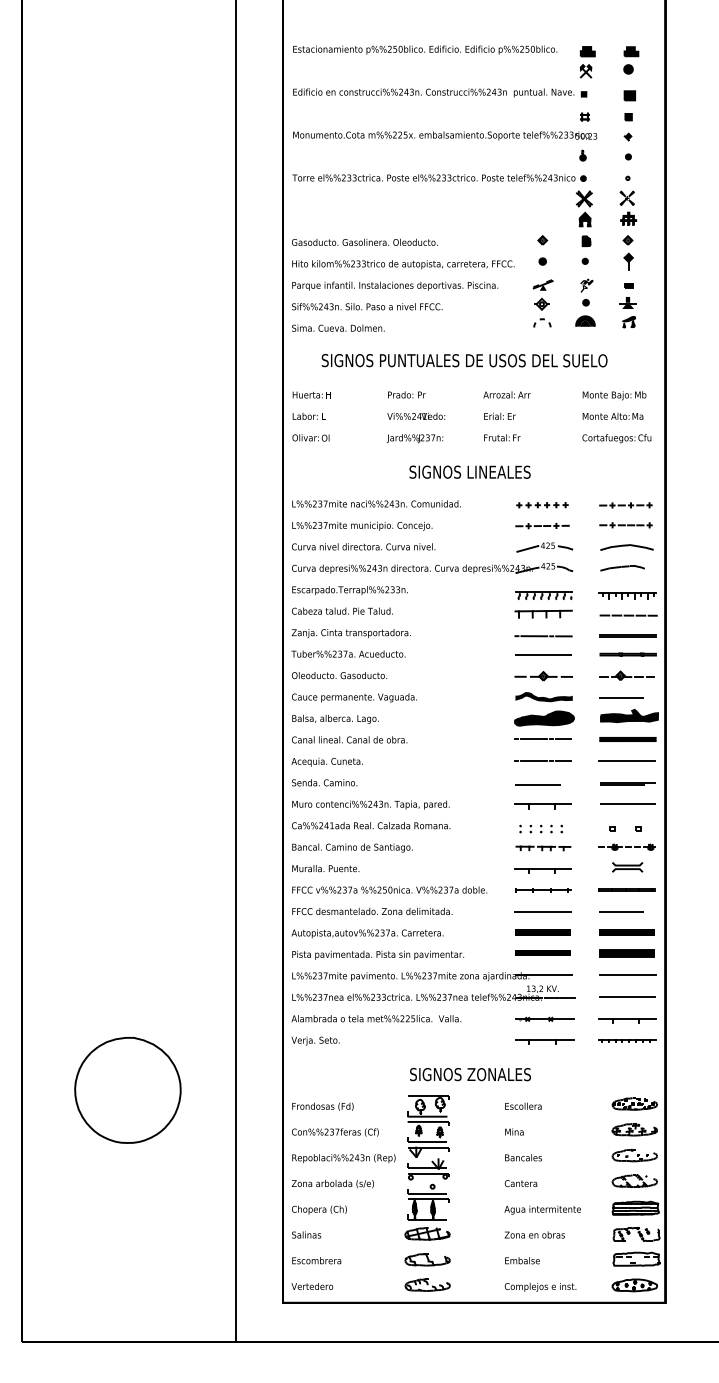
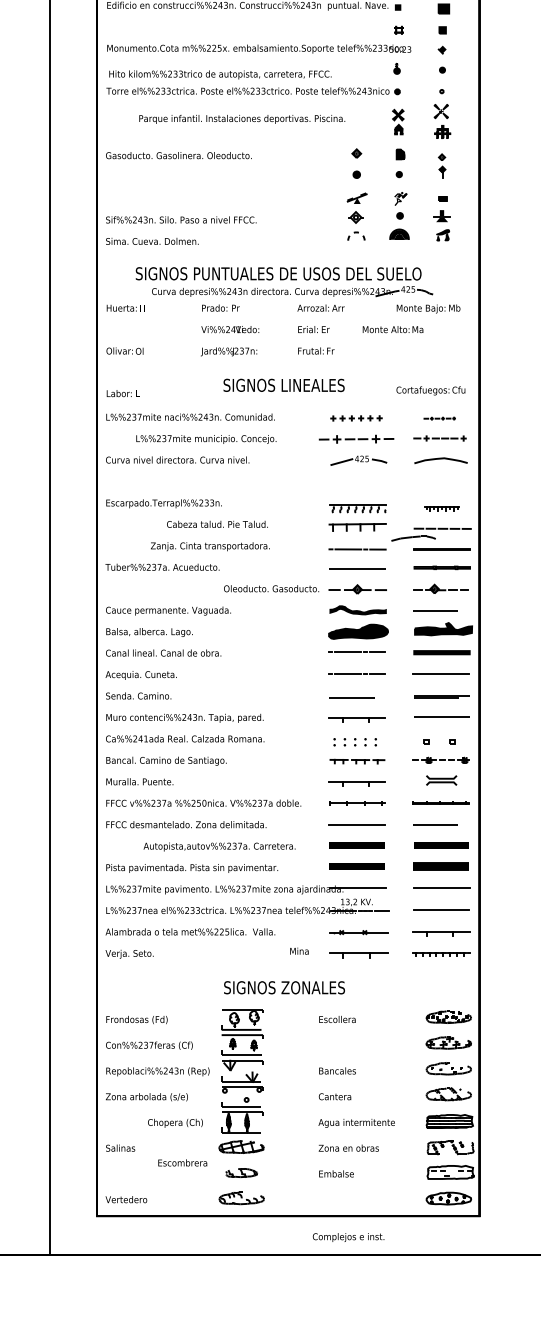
part: (583, 208) -> (397, 121), size x0.7
part: (627, 252) -> (441, 165), size x0.7
text: (403, 264) -> (220, 74), moved
text: (395, 285) -> (242, 118), moved
text: (308, 416) -> (122, 393), moved
text: (612, 416) -> (392, 329), moved
text: (616, 438) -> (430, 390), moved
part: (625, 505) -> (439, 418), size x0.6
text: (362, 525) -> (206, 438), moved
part: (542, 525) -> (356, 438), size x1.4
curve: (622, 567) -> (413, 537), moved
part: (432, 568) -> (292, 291), moved
part: (627, 595) -> (441, 508), size x0.6
text: (342, 610) -> (217, 523), moved
text: (350, 633) -> (209, 546), moved
text: (339, 675) -> (271, 588), moved
text: (367, 933) -> (219, 846), moved
text: (514, 1131) -> (299, 950), moved
text: (319, 1209) -> (175, 1122), moved
part: (427, 1259) -> (241, 1172), size x0.7
text: (316, 1260) -> (182, 1162), moved
text: (540, 1287) -> (348, 1237), moved

